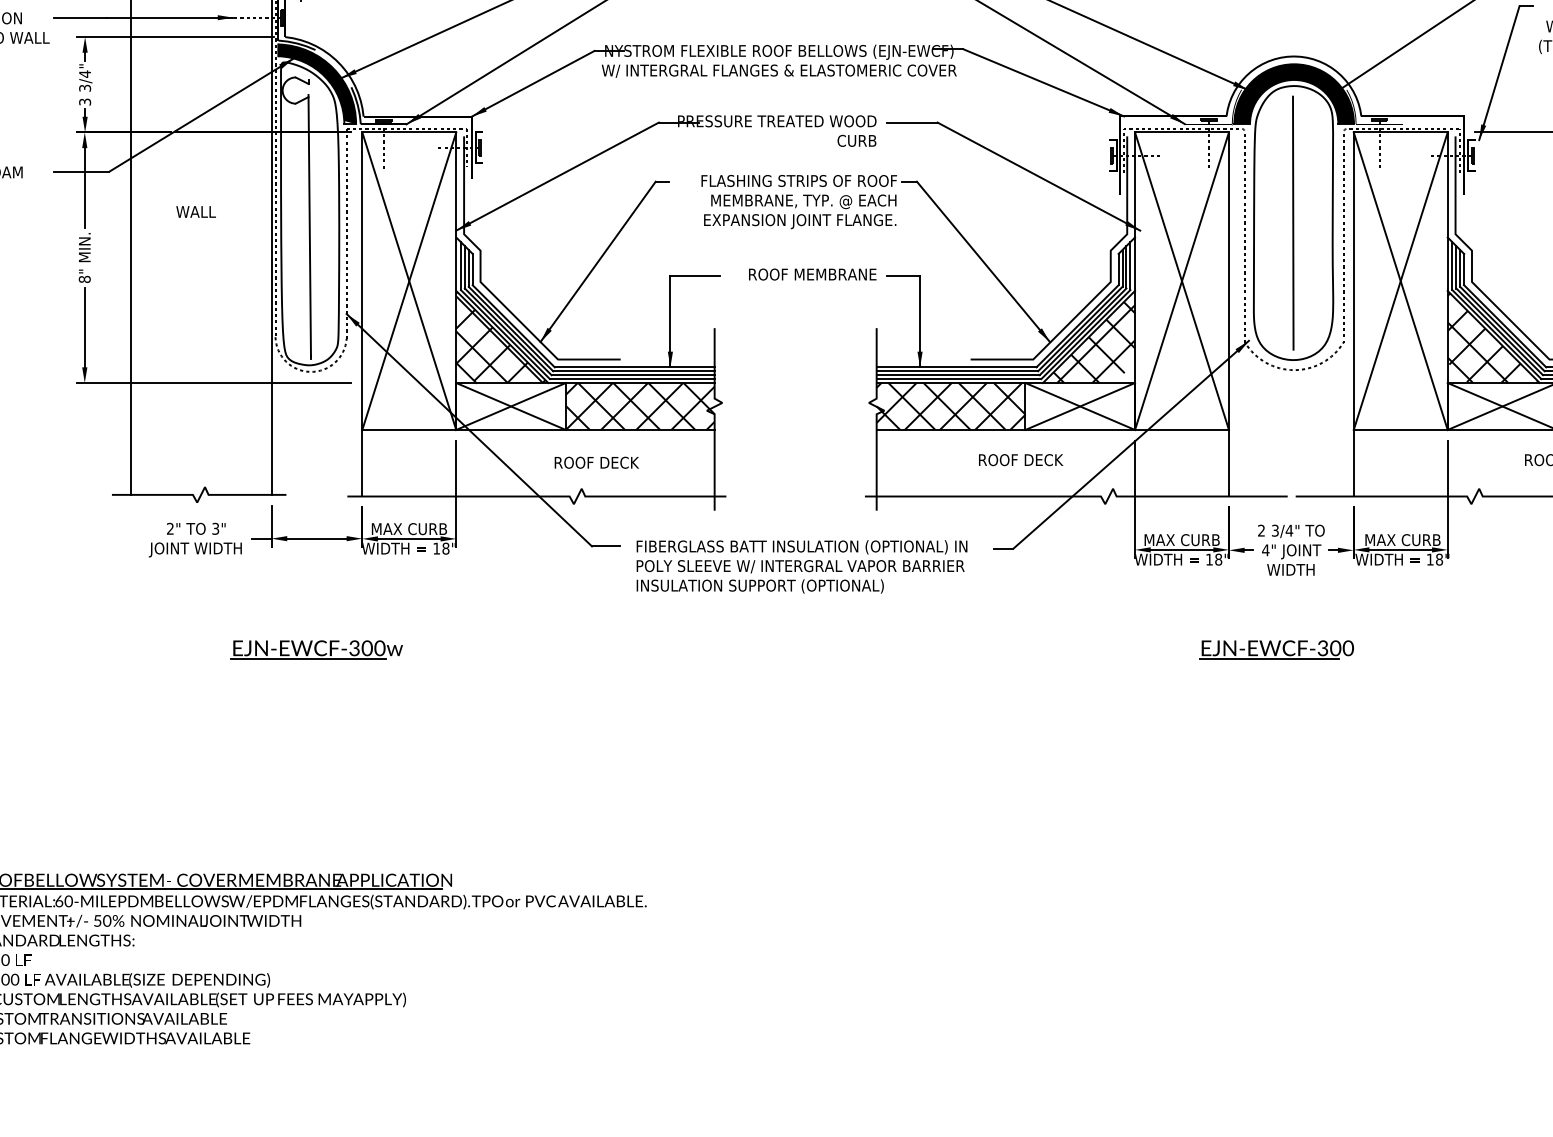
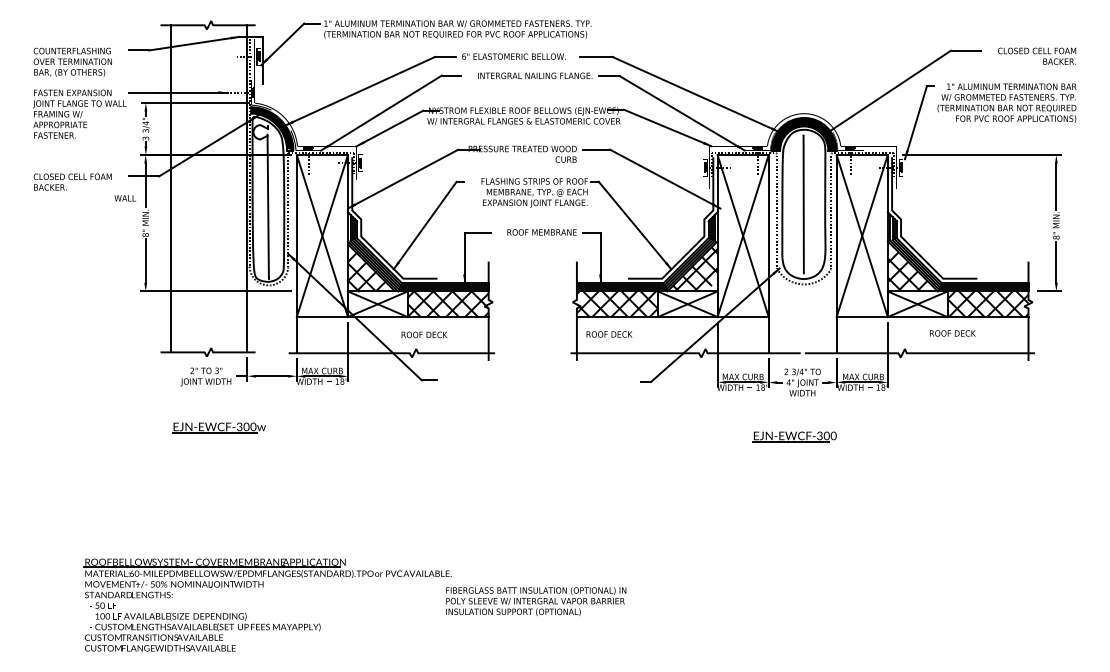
text: (194, 212) -> (124, 198), moved
text: (1021, 460) -> (609, 334), moved
text: (802, 566) -> (536, 601), moved
part: (315, 649) -> (218, 427), moved

